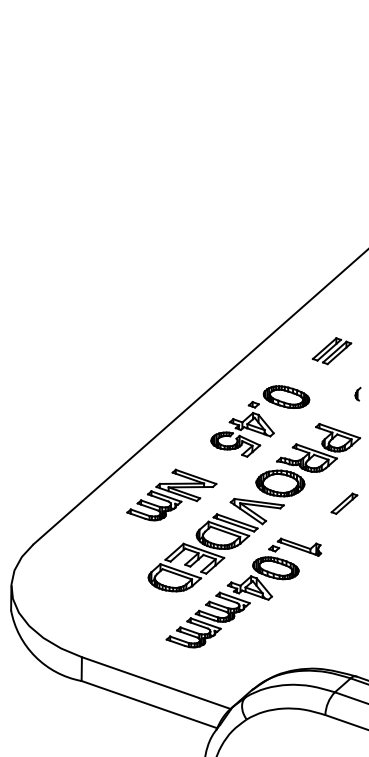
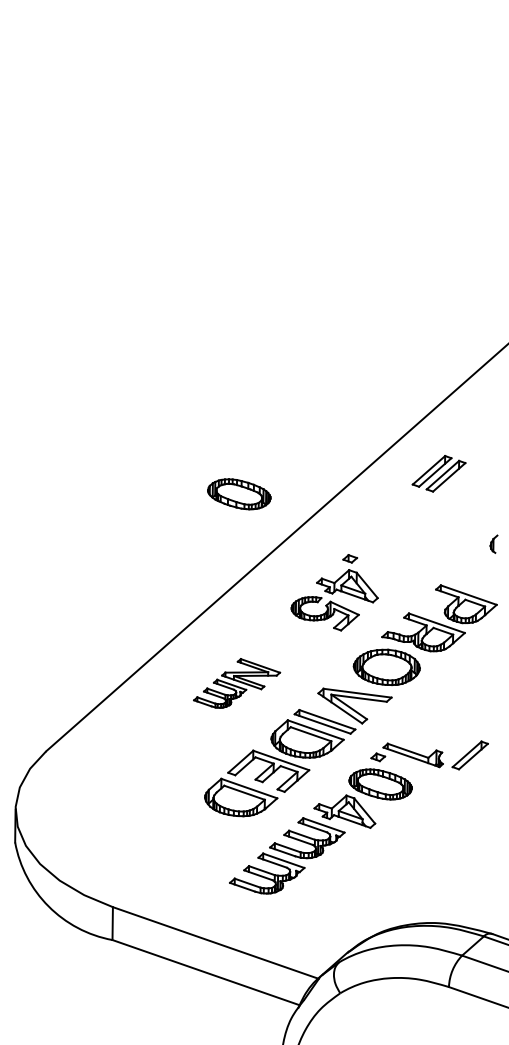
part: (331, 350) -> (438, 473), moved
part: (286, 397) -> (239, 494), moved
part: (171, 495) -> (236, 683), size x0.7
part: (343, 503) -> (469, 755), moved

